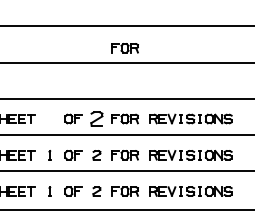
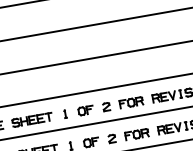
part: (124, 48) -> (119, 40), removed
part: (49, 118) -> (64, 113), added
part: (96, 118) -> (106, 106), size x0.62

